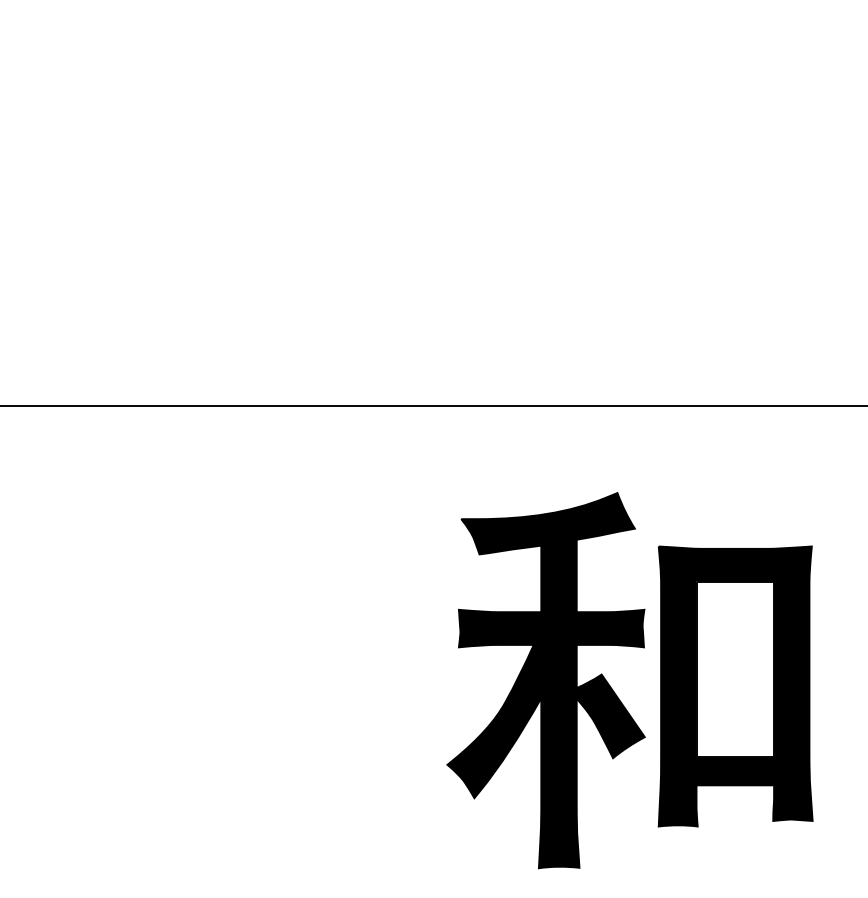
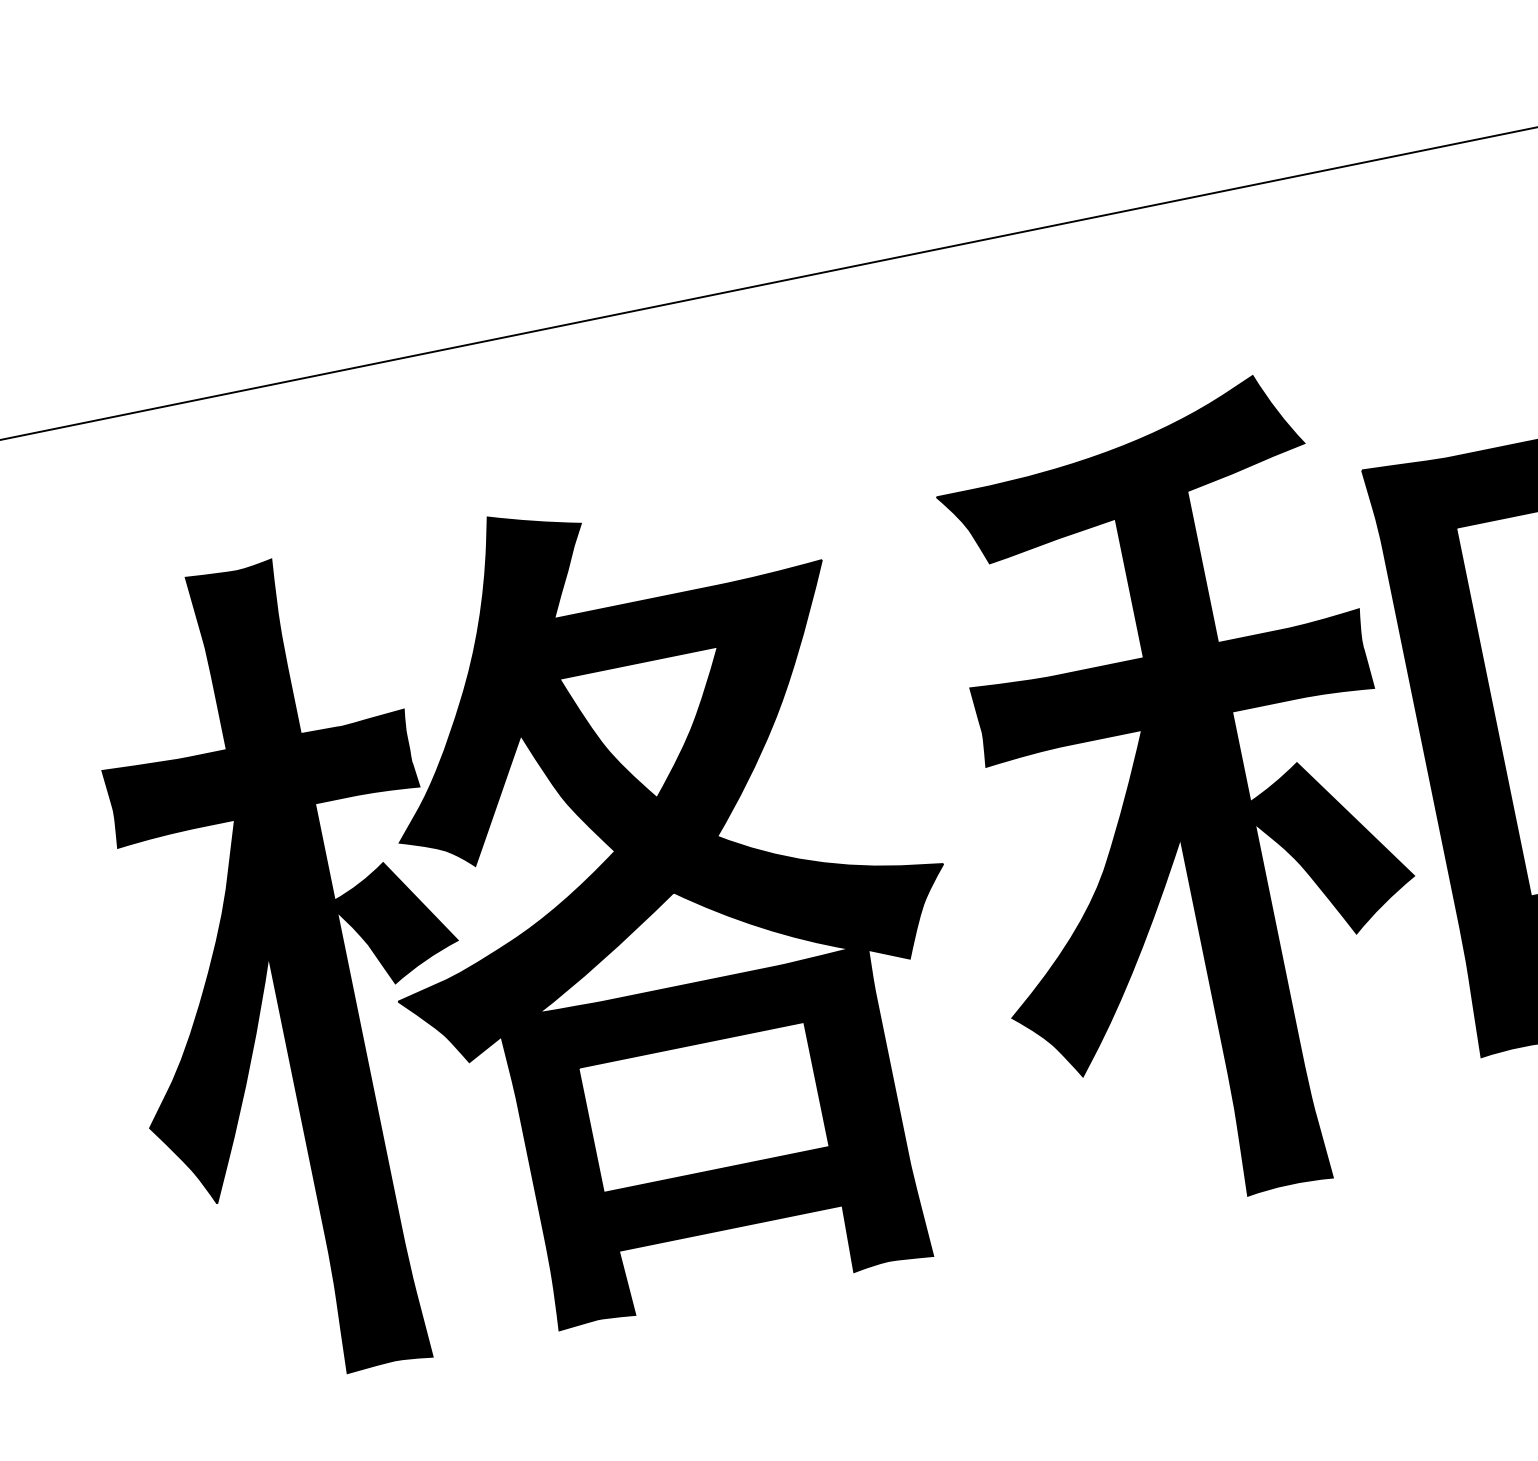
part: (235, 675) -> (529, 921), added

